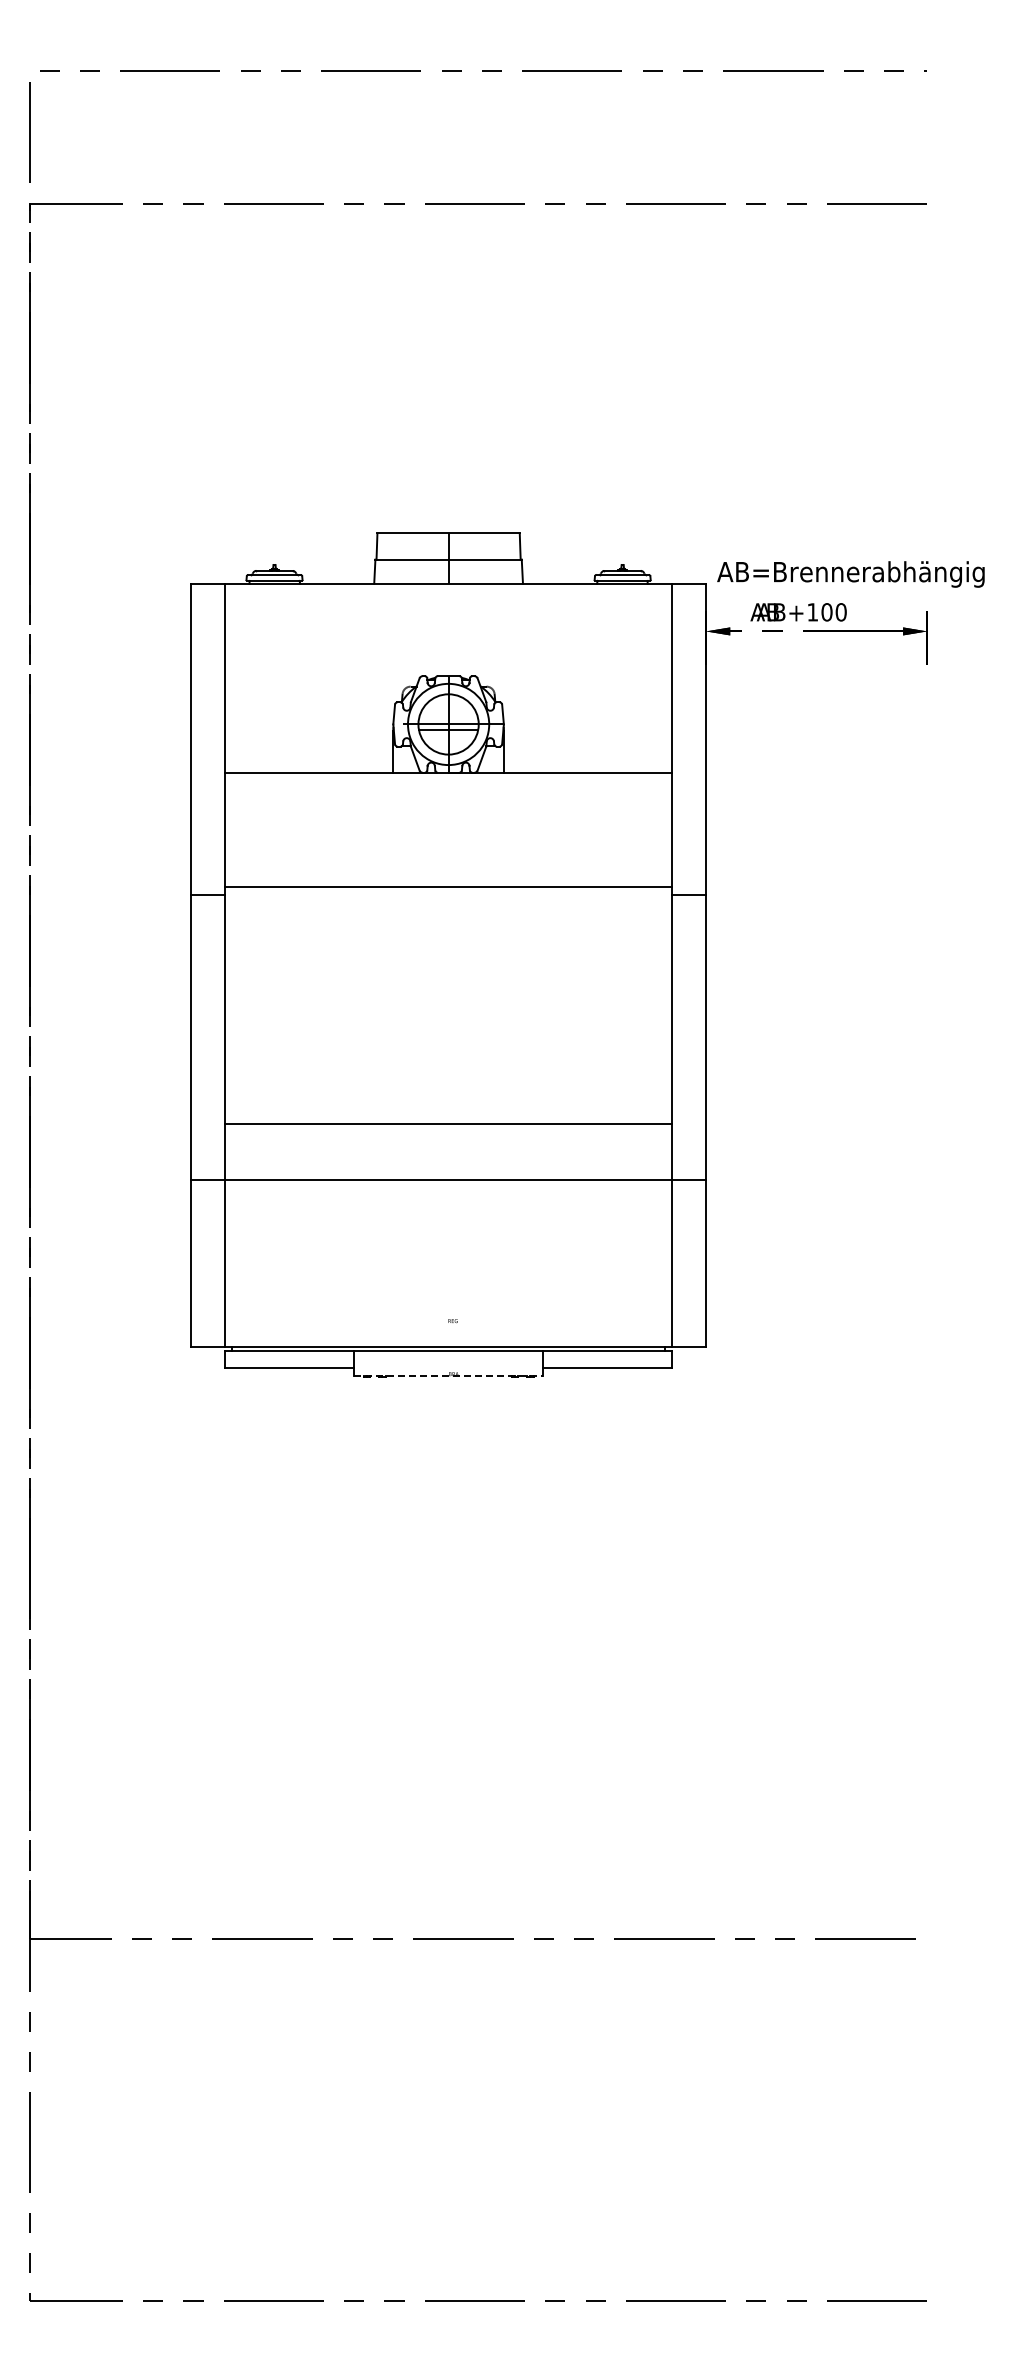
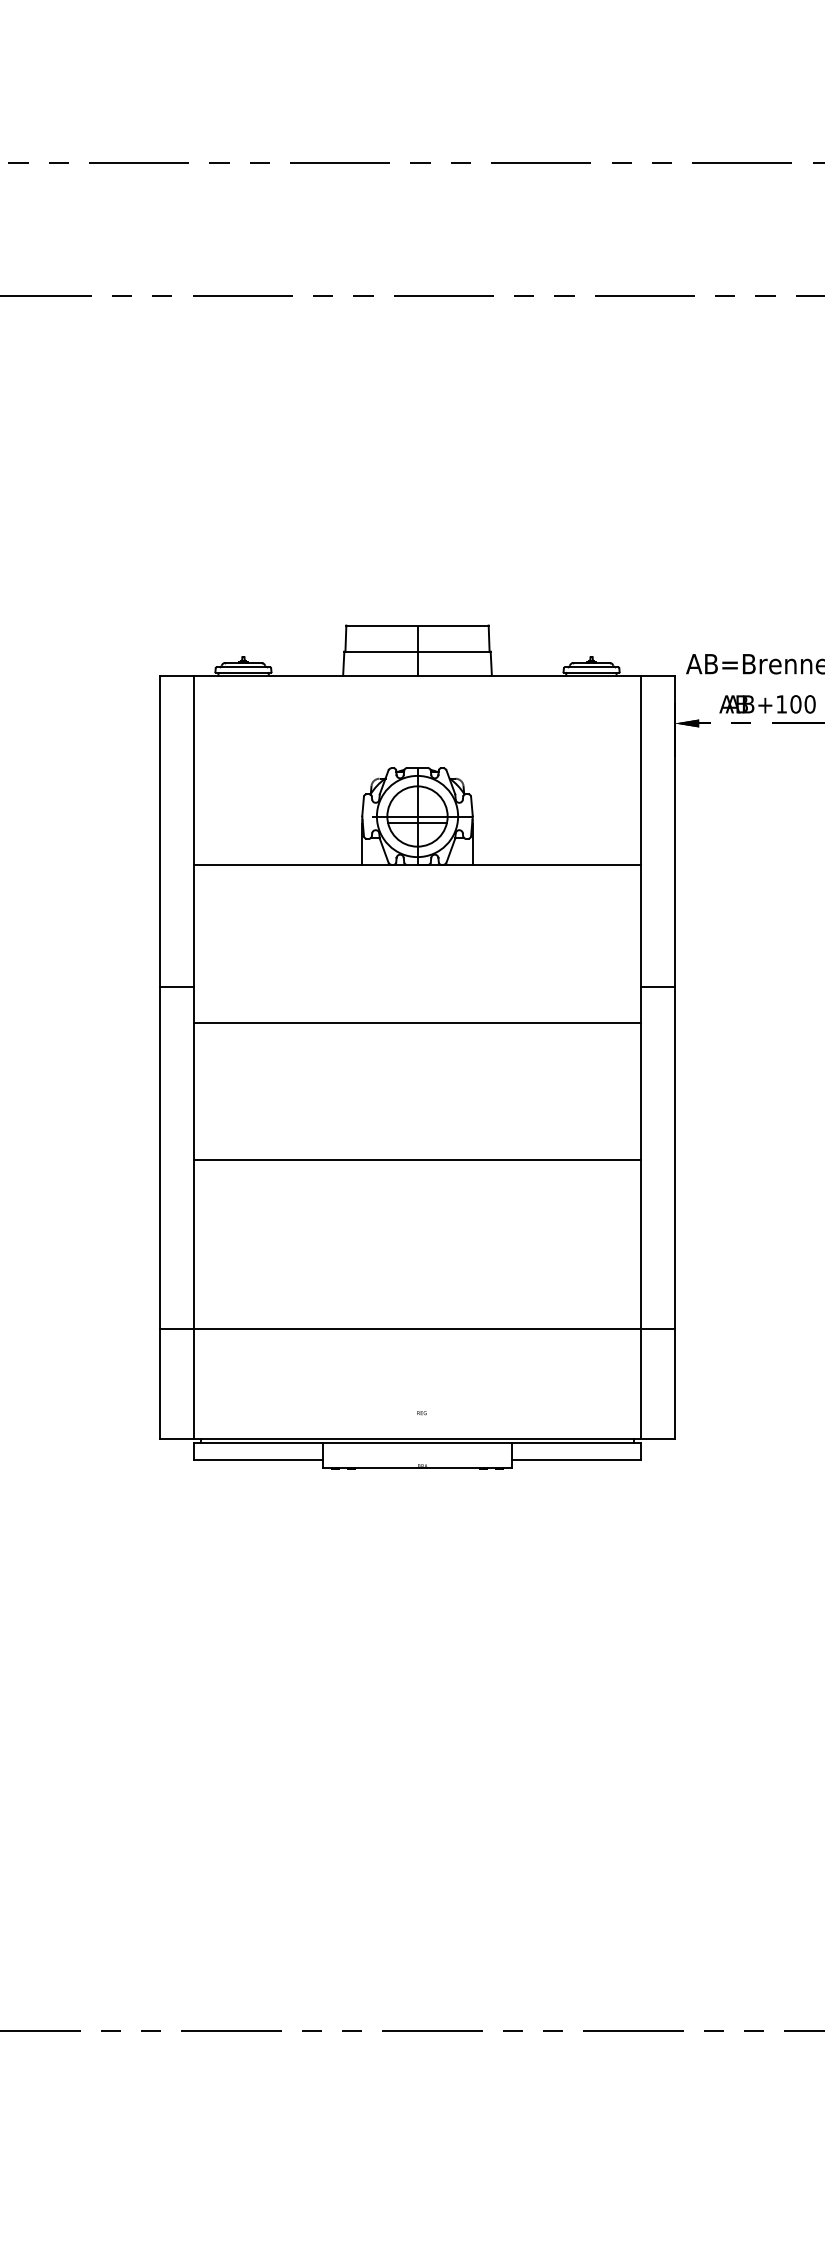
line: (448, 887) -> (417, 1023), moved
line: (448, 1123) -> (417, 1159), moved
line: (448, 1180) -> (417, 1329), moved
line: (448, 1376) -> (417, 1468), dashed -> solid

